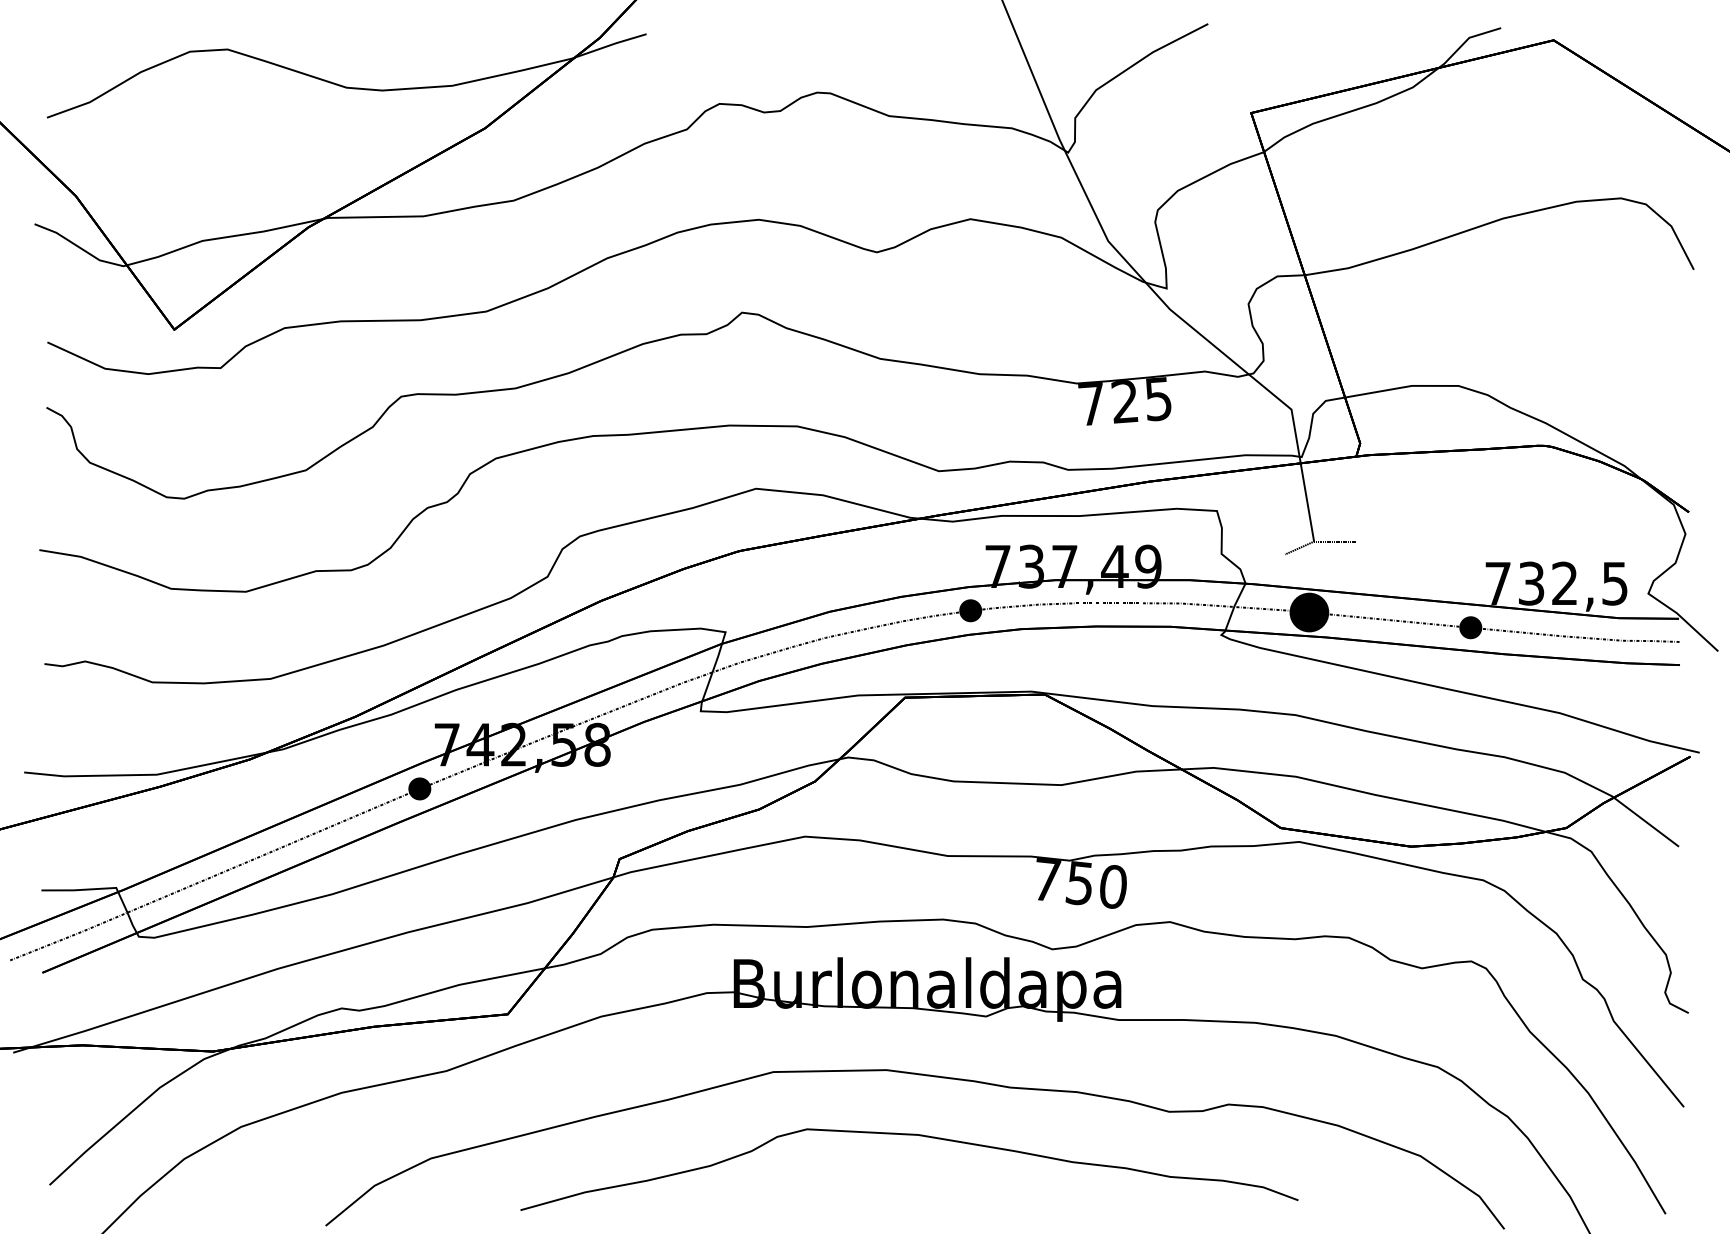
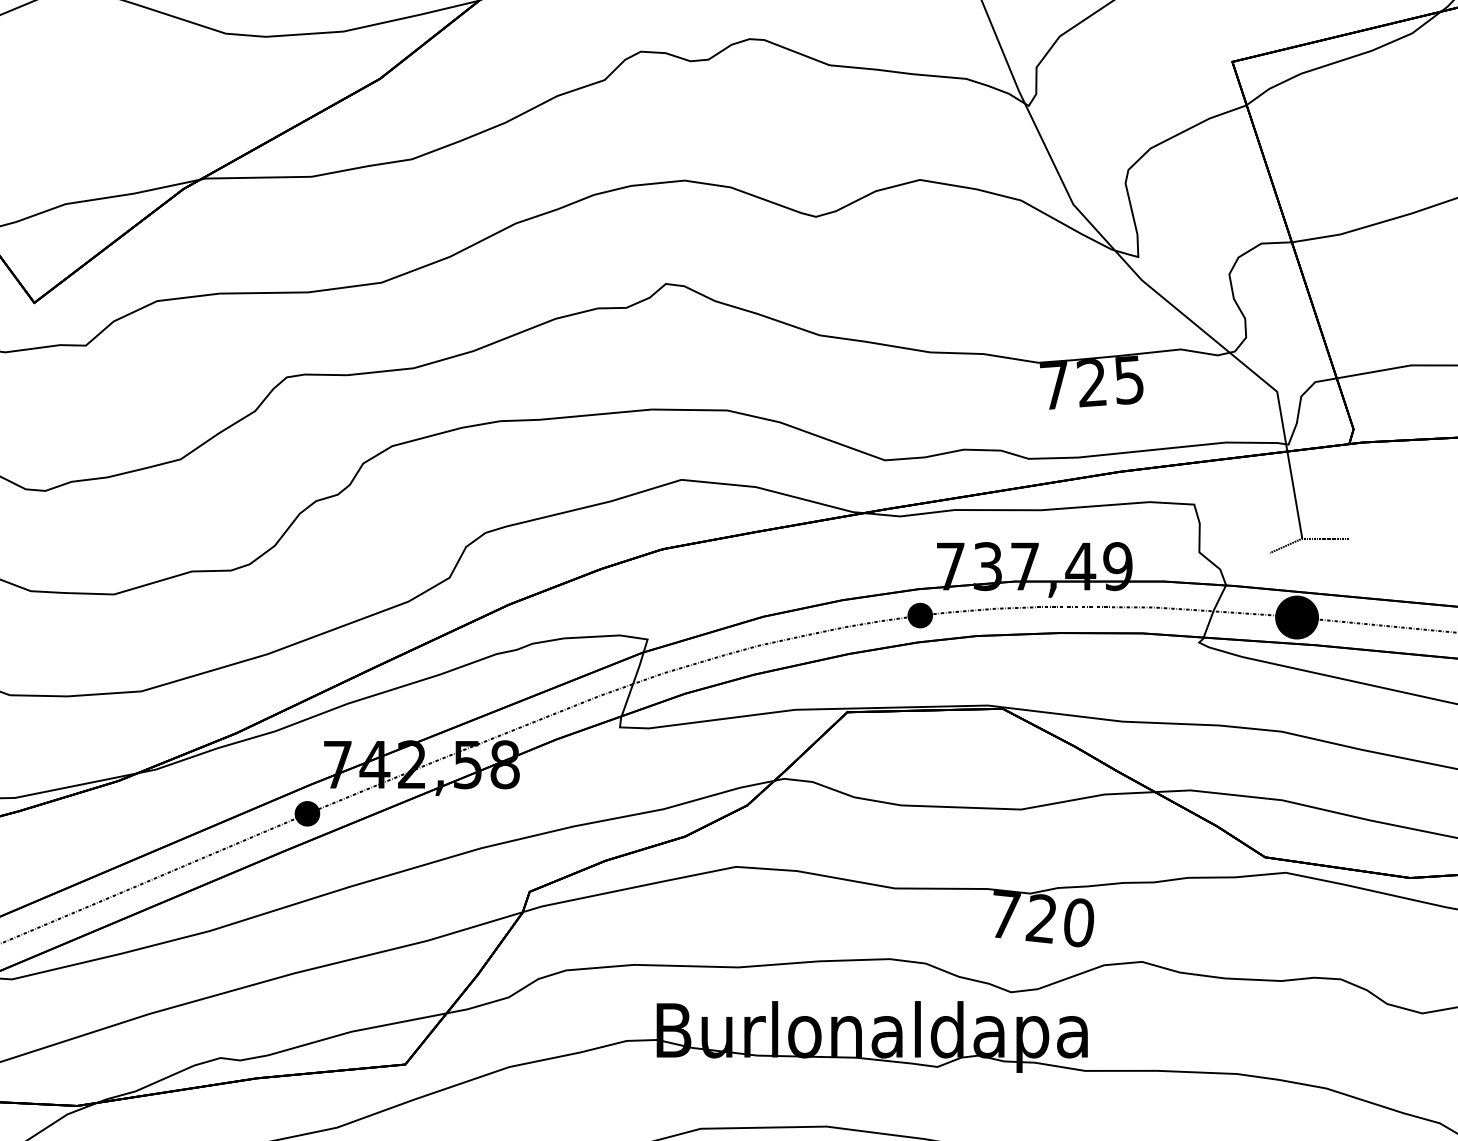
text: (1078, 883) -> (1040, 919), 750 -> 720

